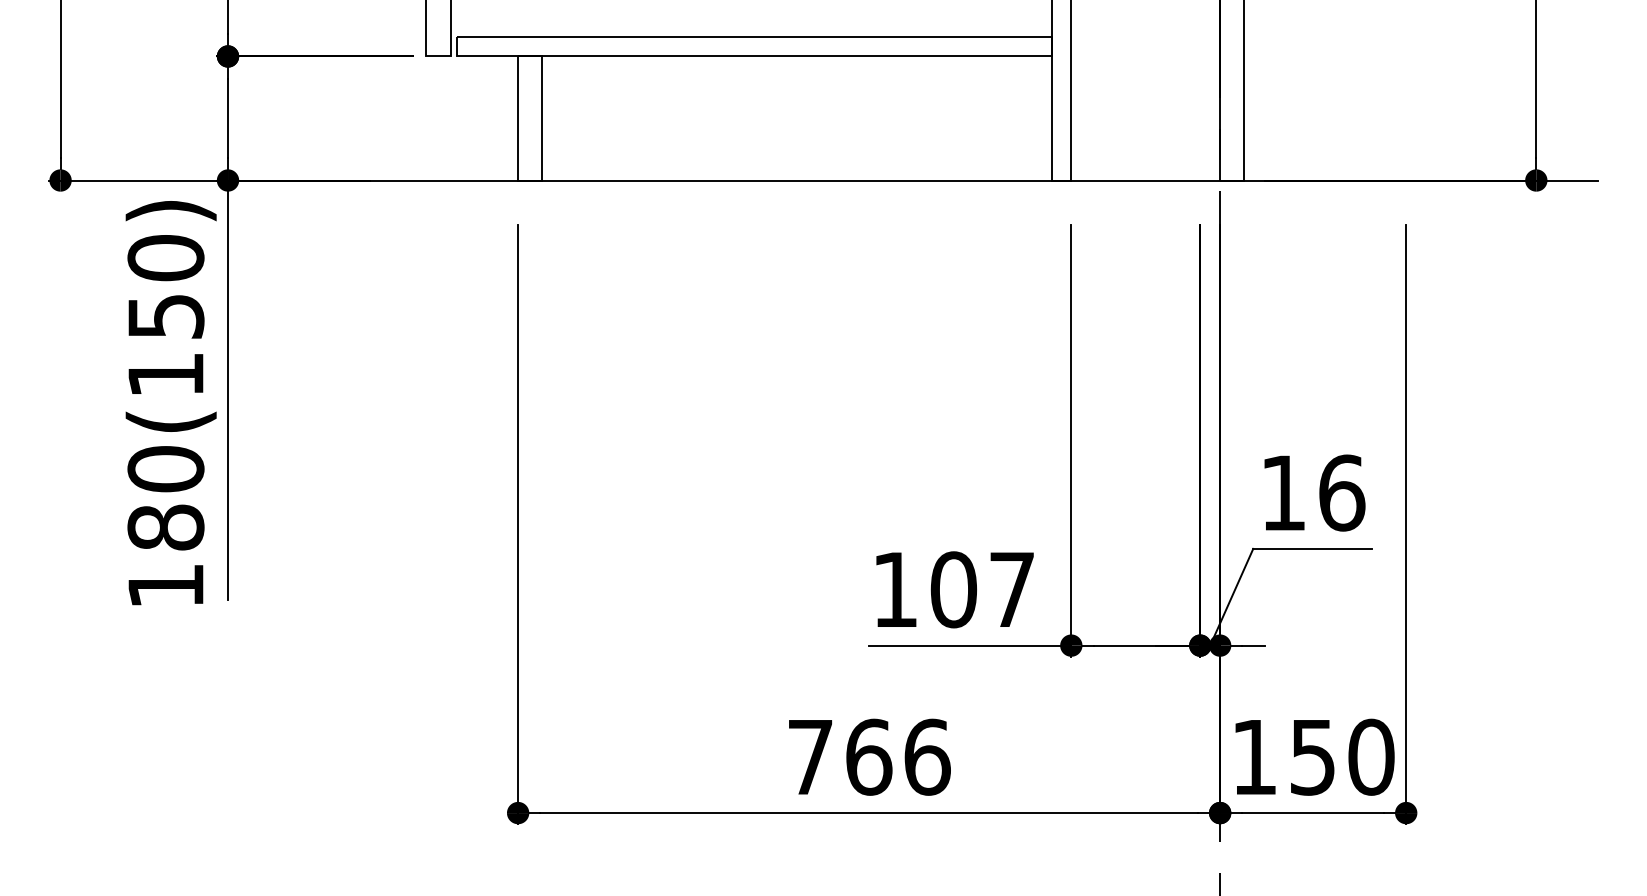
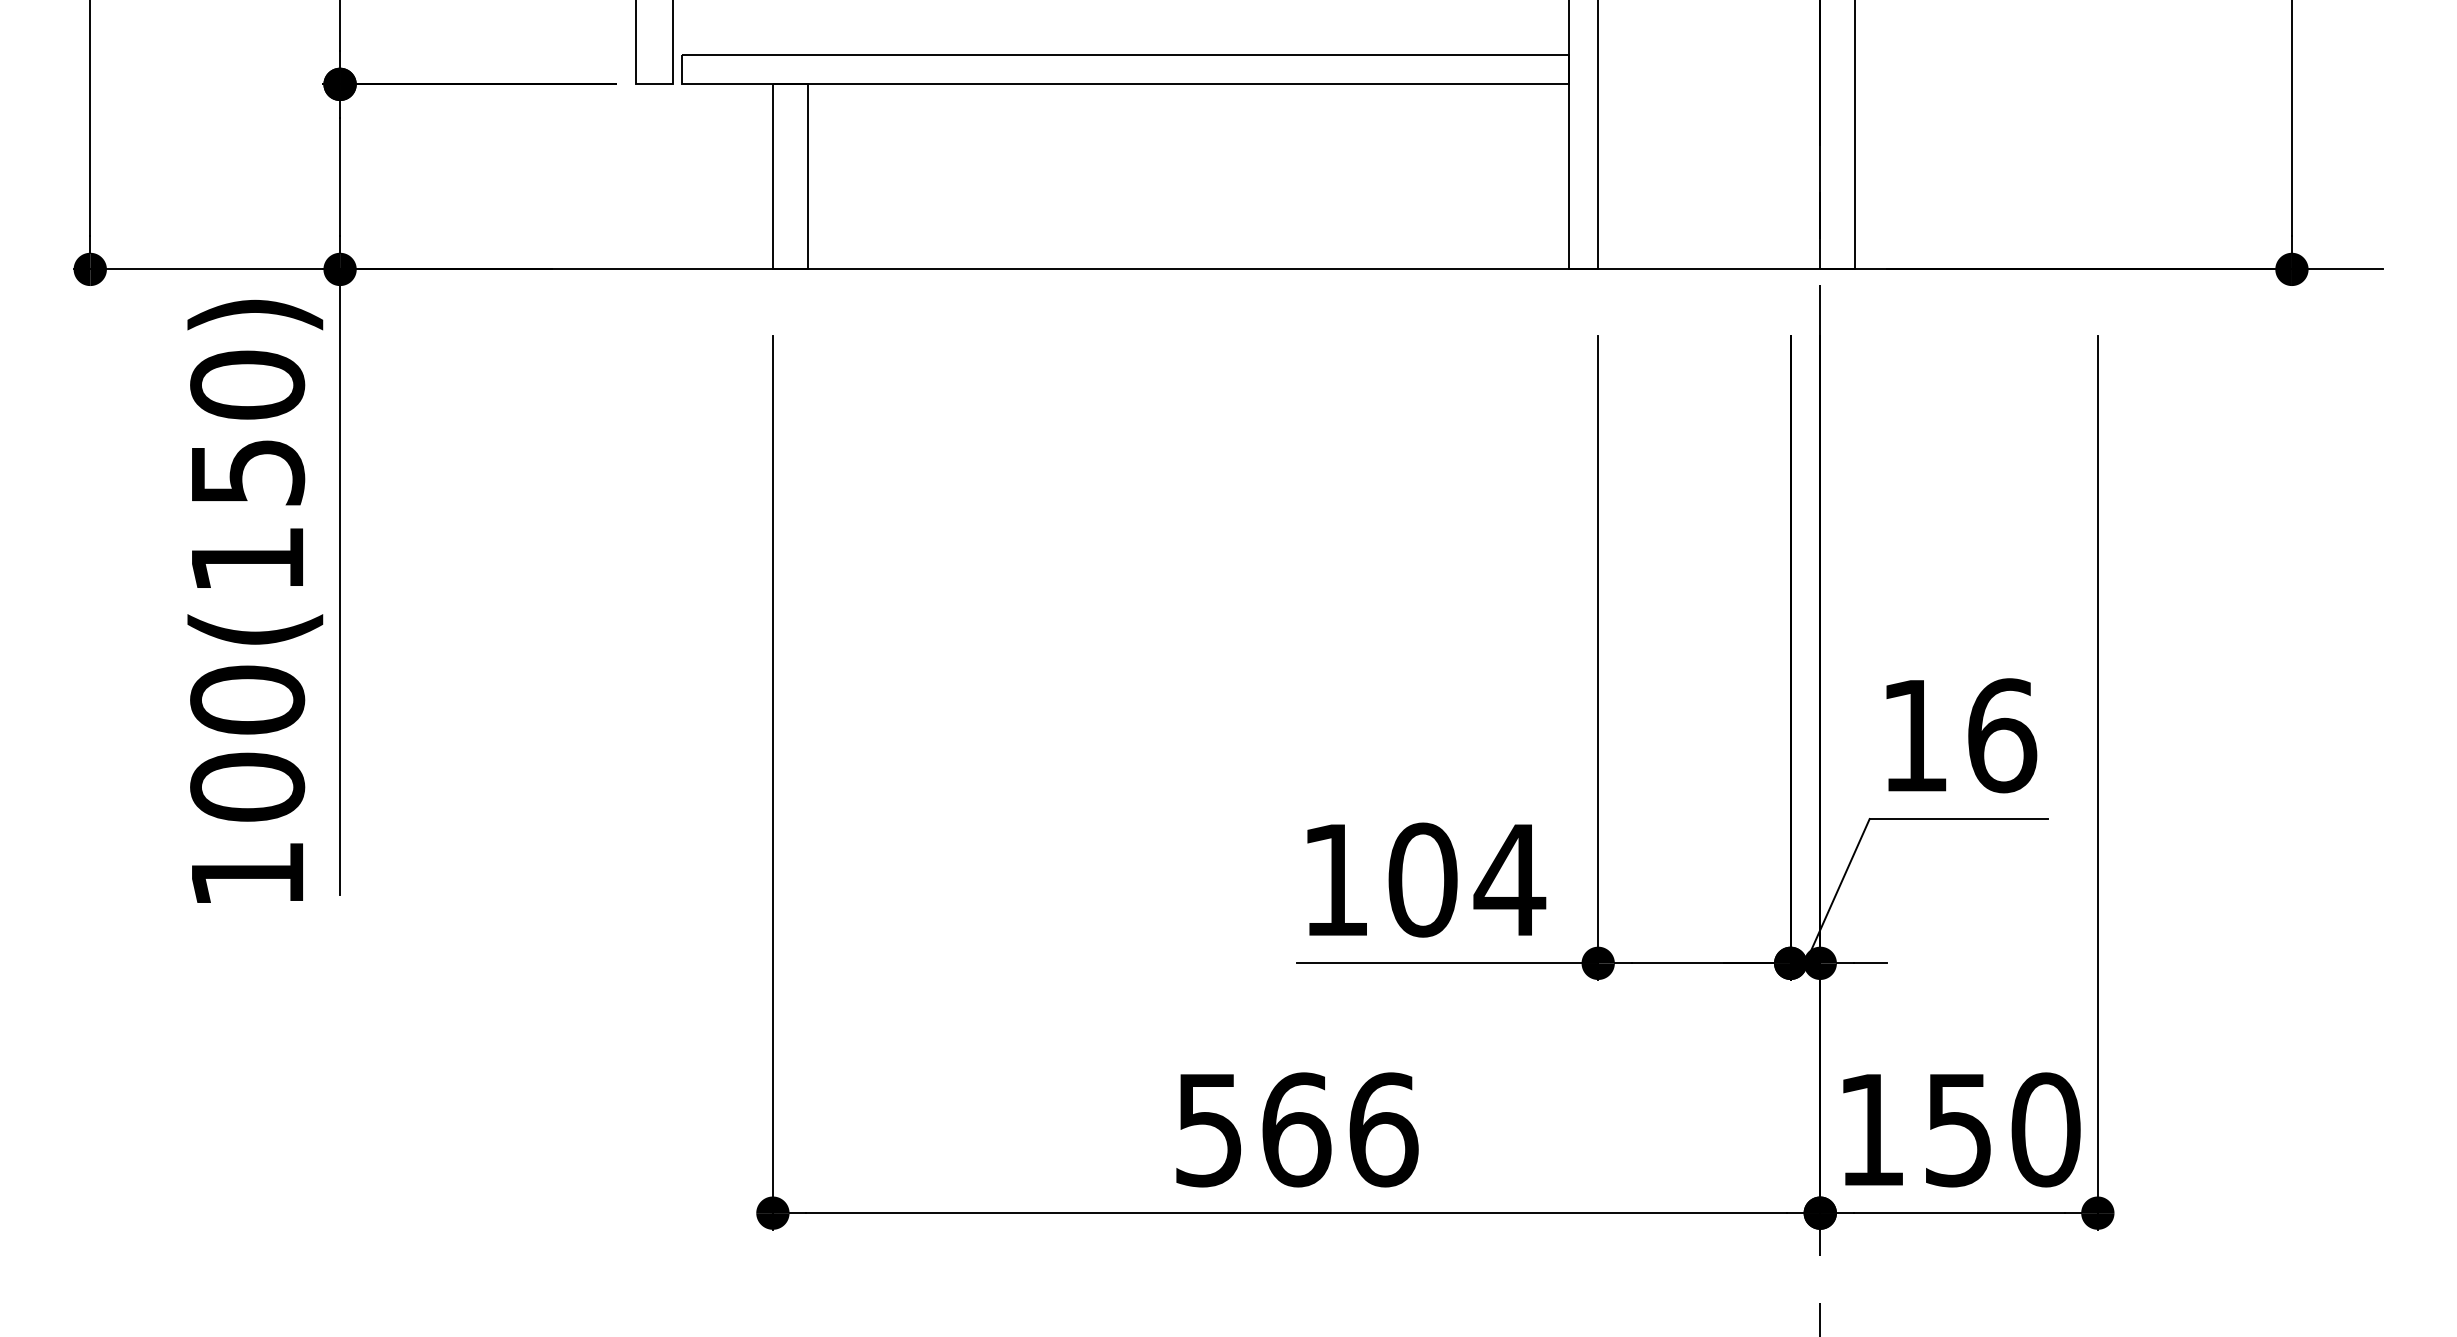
text: (165, 527) -> (246, 787), 180(150) -> 100(150)
text: (1011, 589) -> (1508, 879), 107 -> 104
text: (810, 757) -> (1209, 1130), 766 -> 566

